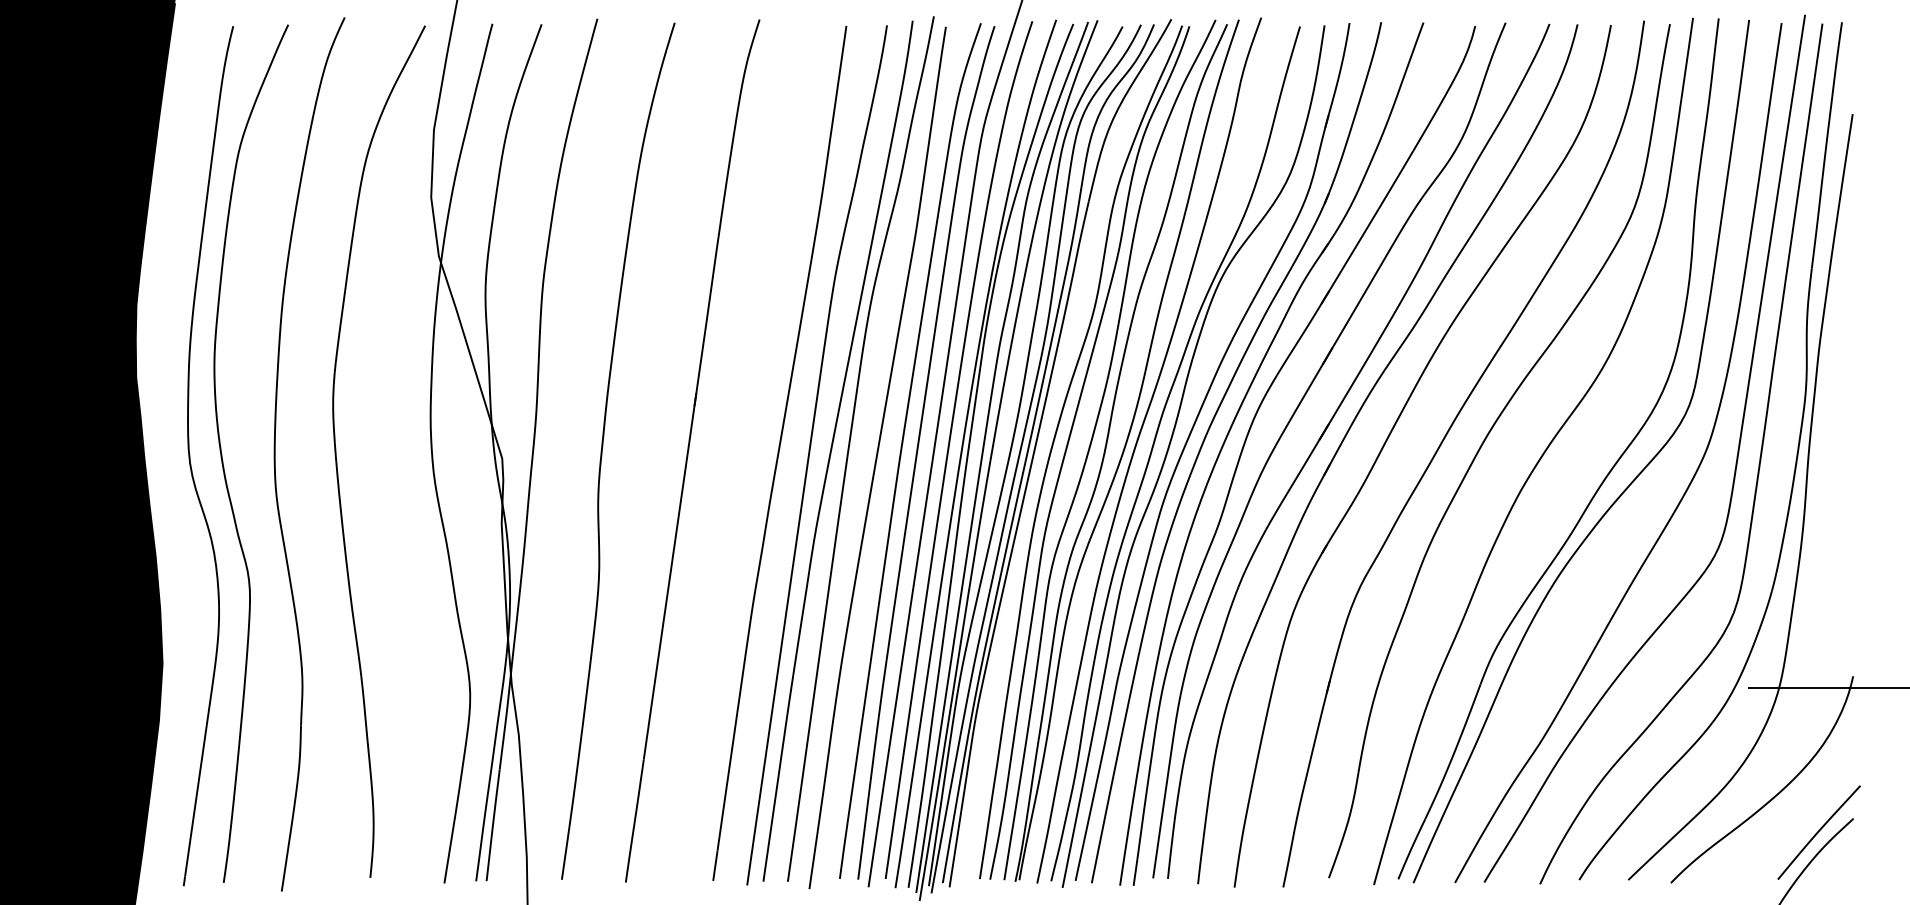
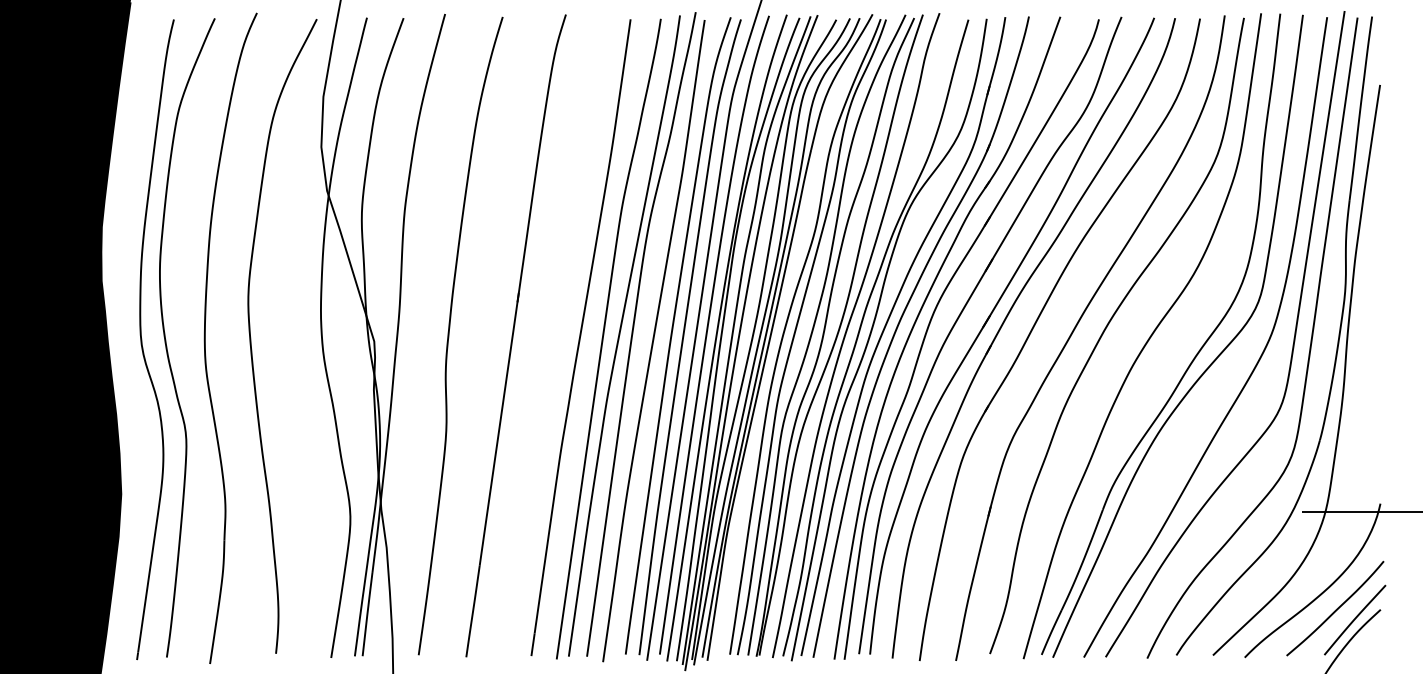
curve: (1794, 817) -> (1336, 608), added

